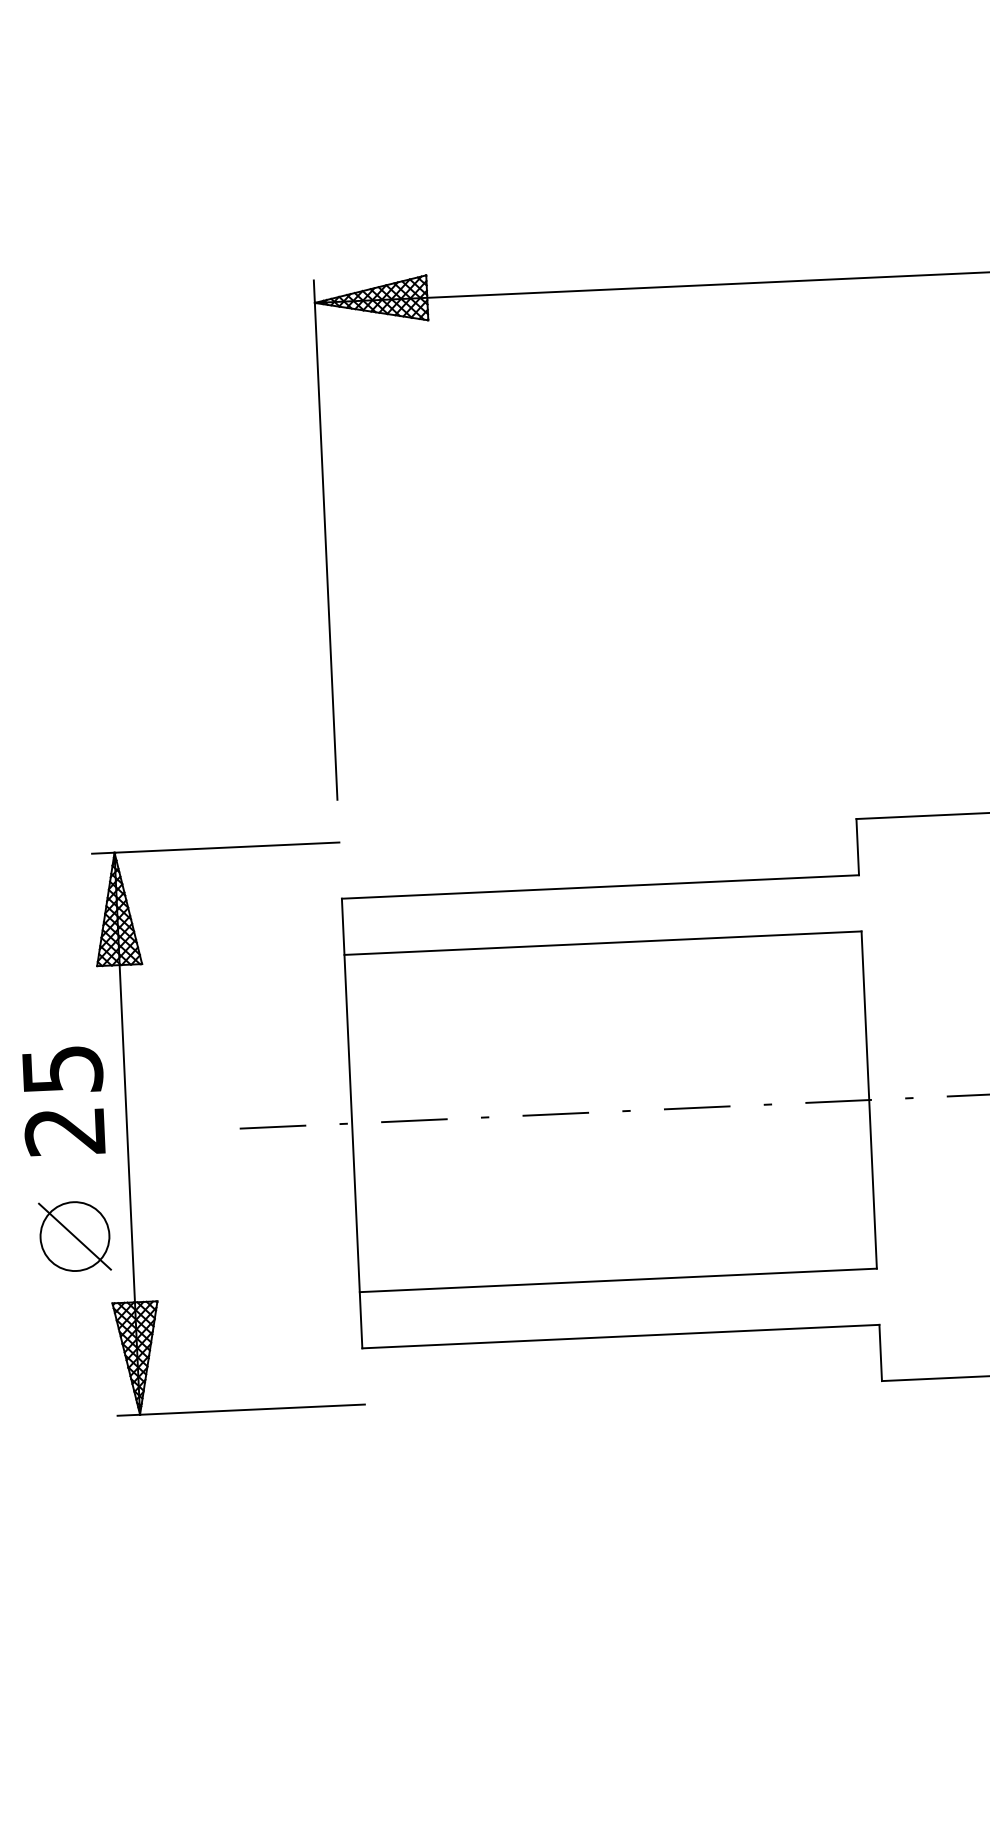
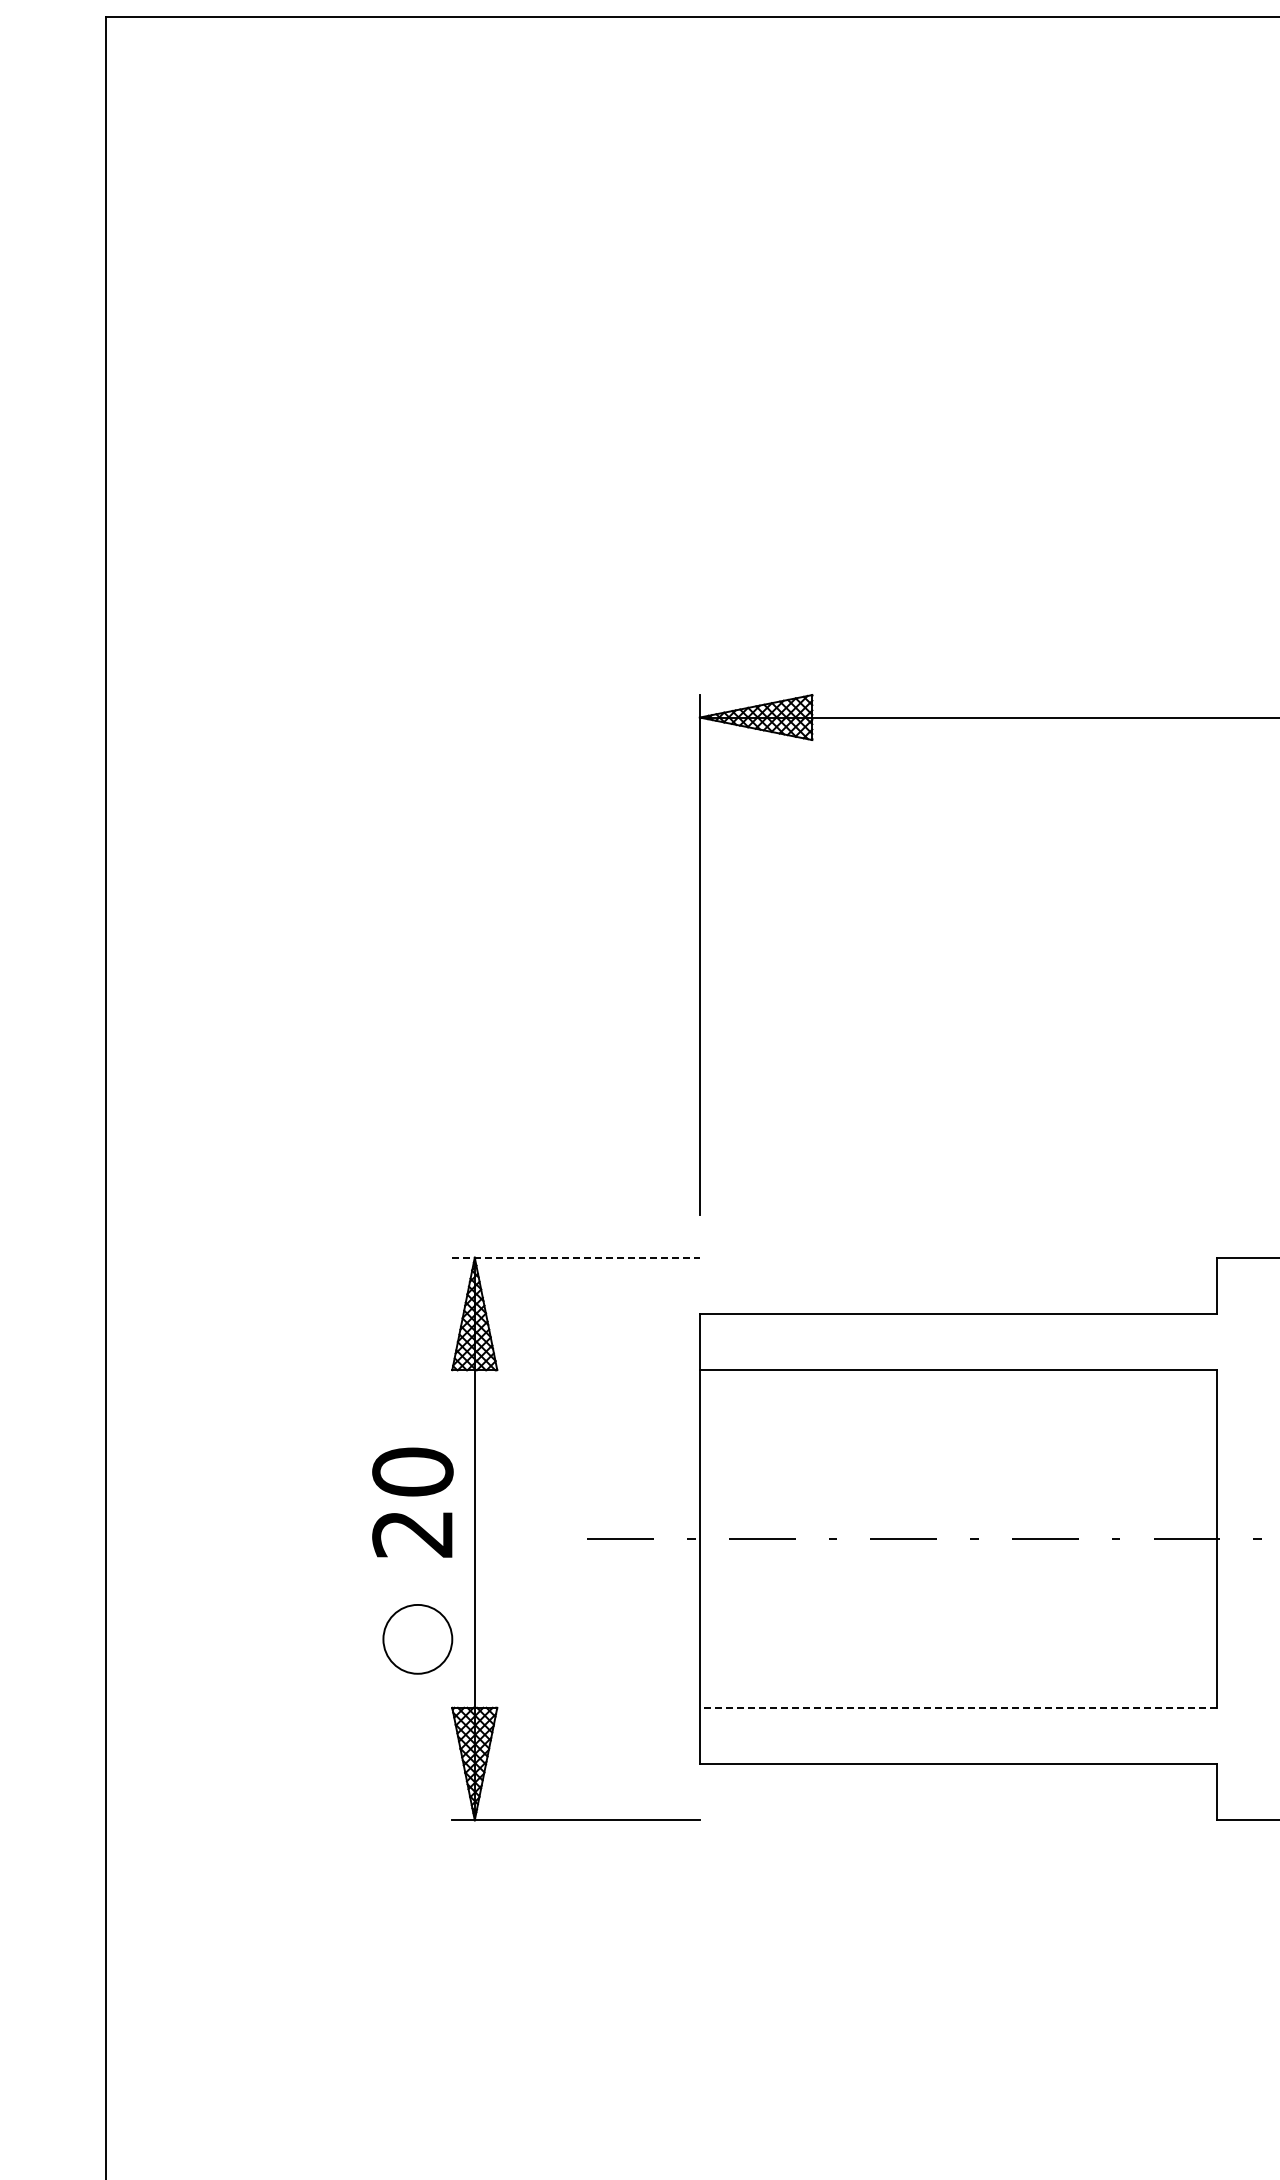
line: (216, 847) -> (576, 1257), solid -> dashed
text: (62, 1069) -> (412, 1471), 25 -> 20
line: (74, 1236) -> (417, 1639), removed
line: (618, 1280) -> (958, 1707), solid -> dashed

